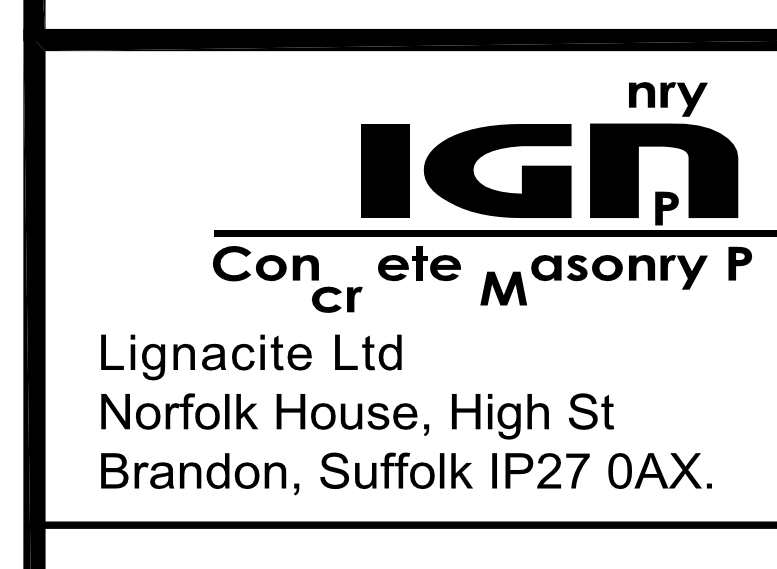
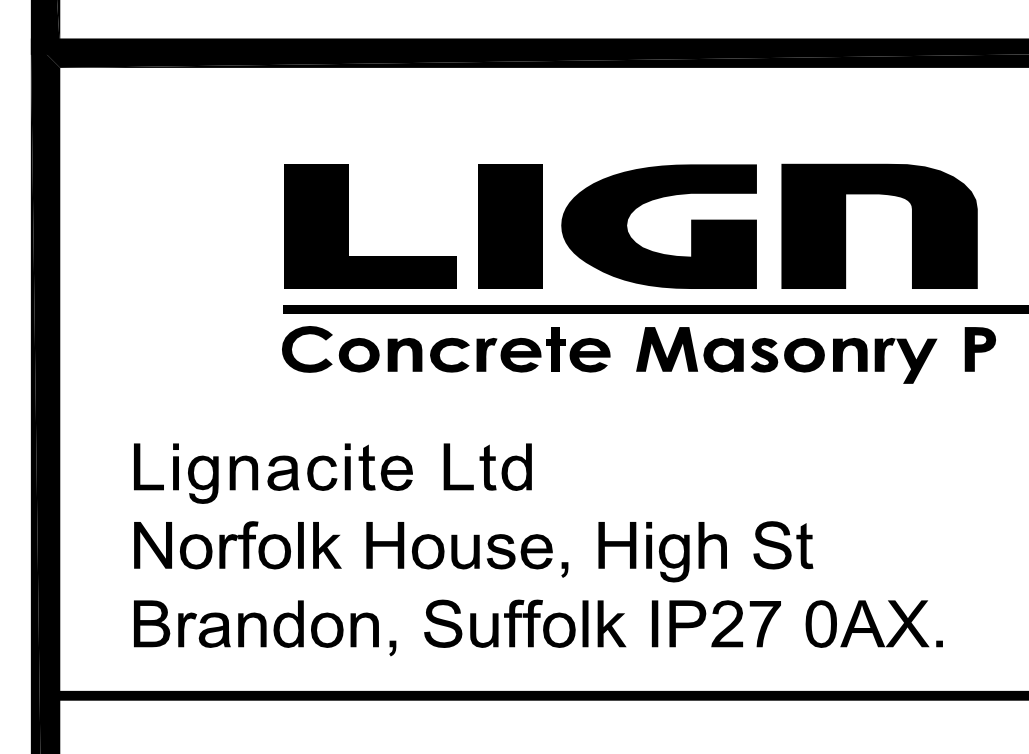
part: (668, 99) -> (885, 131), removed
fill: (279, 170) -> (370, 226), added
part: (666, 208) -> (882, 276), removed
part: (503, 288) -> (666, 349), moved
part: (336, 304) -> (462, 361), moved

